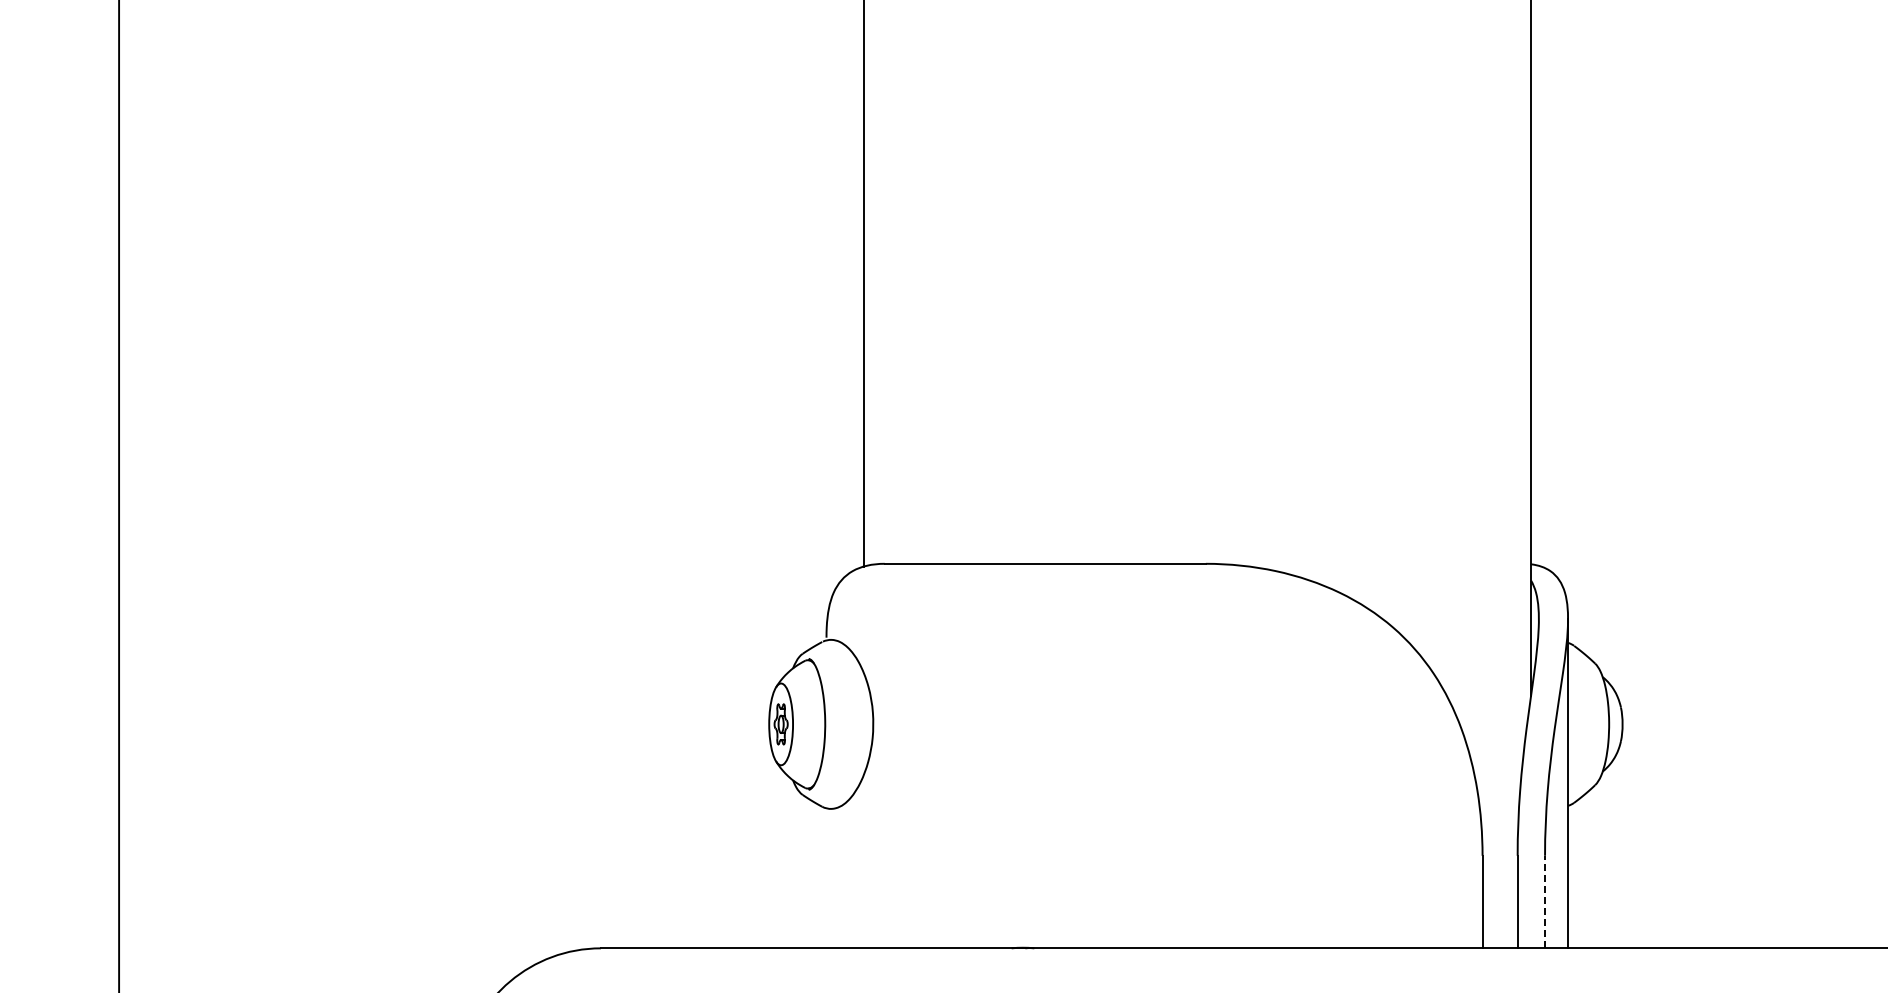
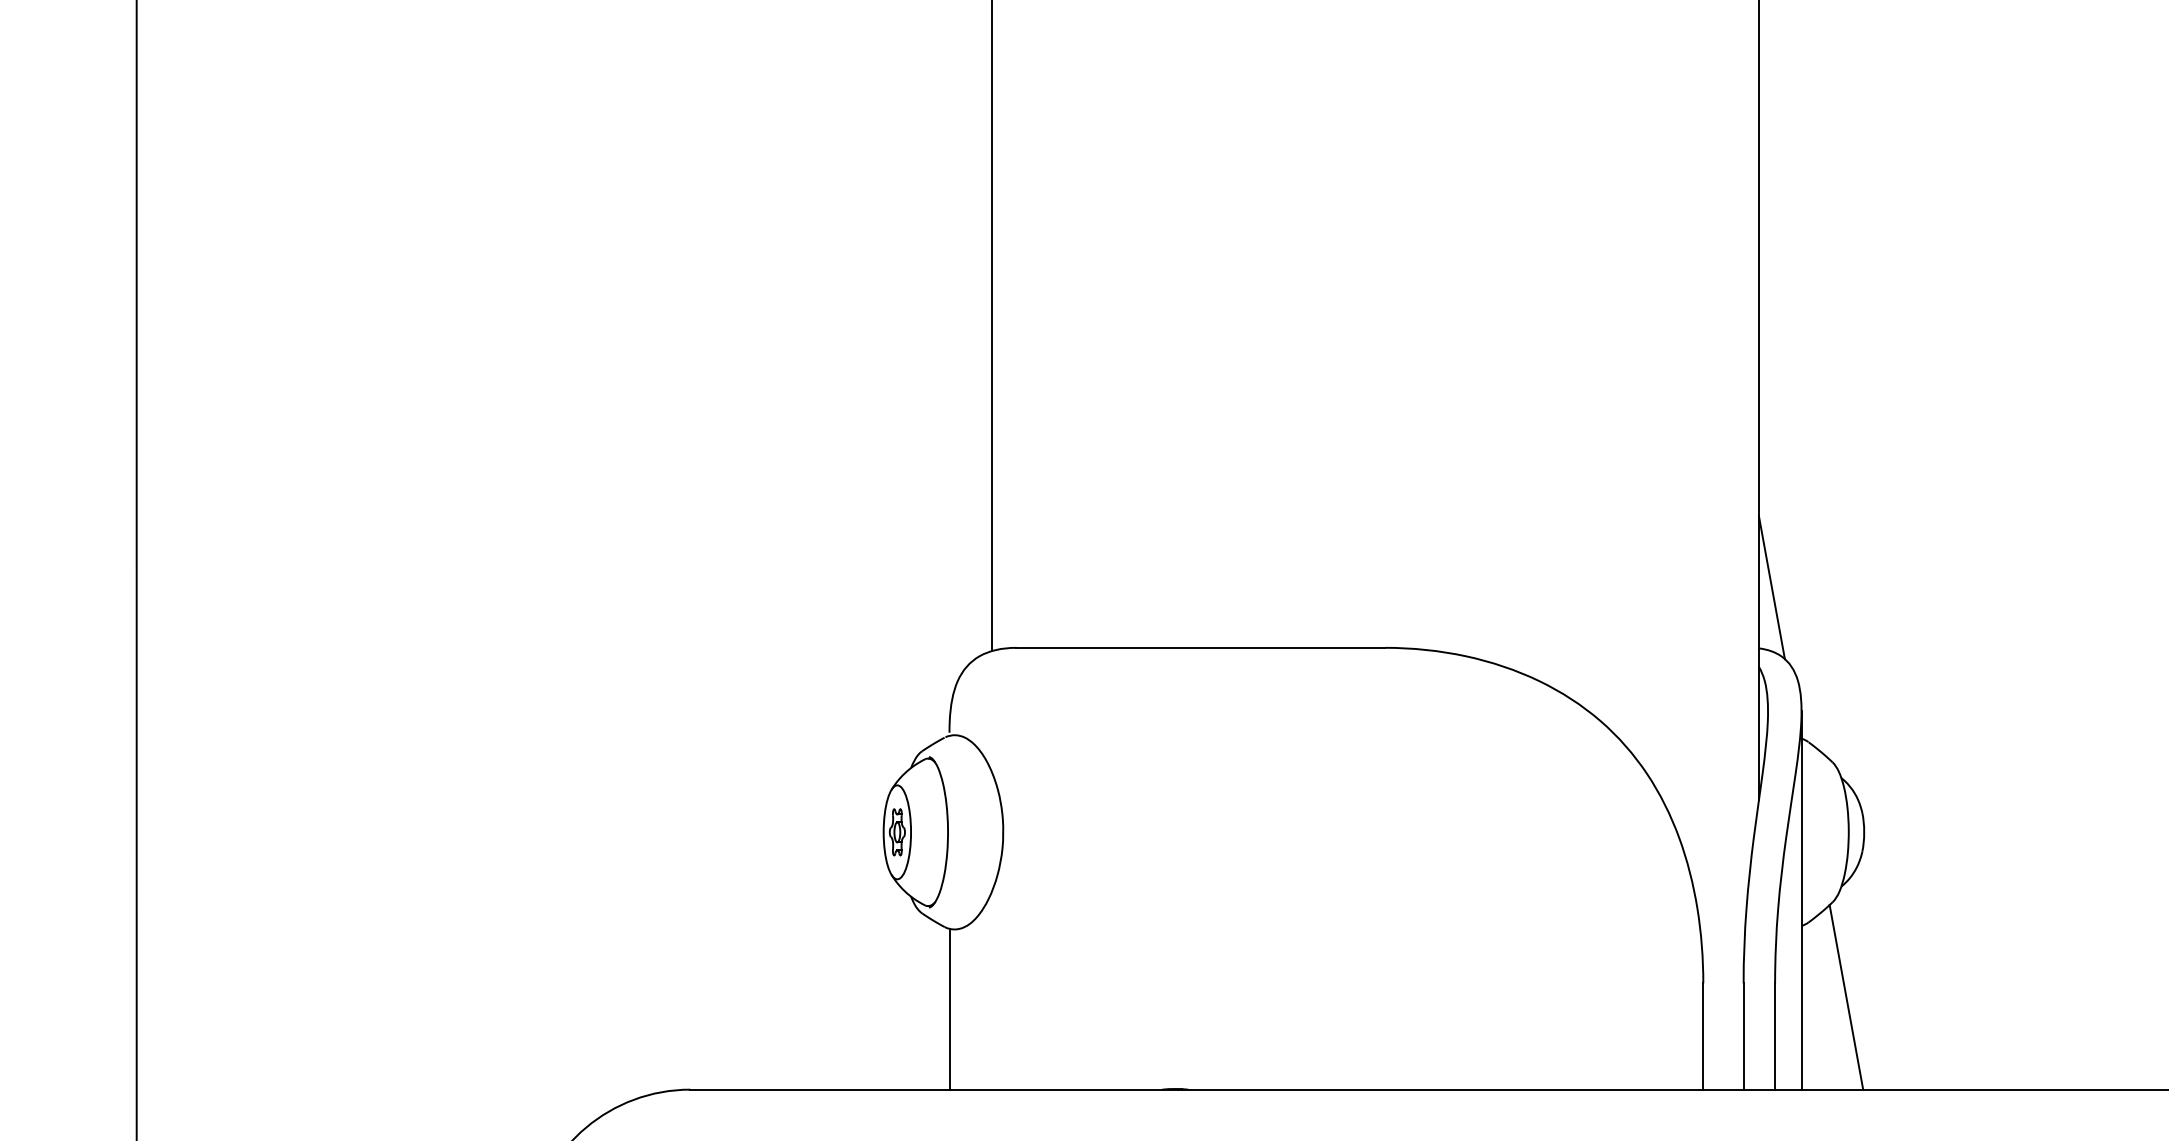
line: (1542, 511) -> (1772, 587), added
line: (1606, 867) -> (1845, 996), added
line: (826, 878) -> (949, 1009), added
line: (1545, 901) -> (1775, 1035), dashed -> solid

